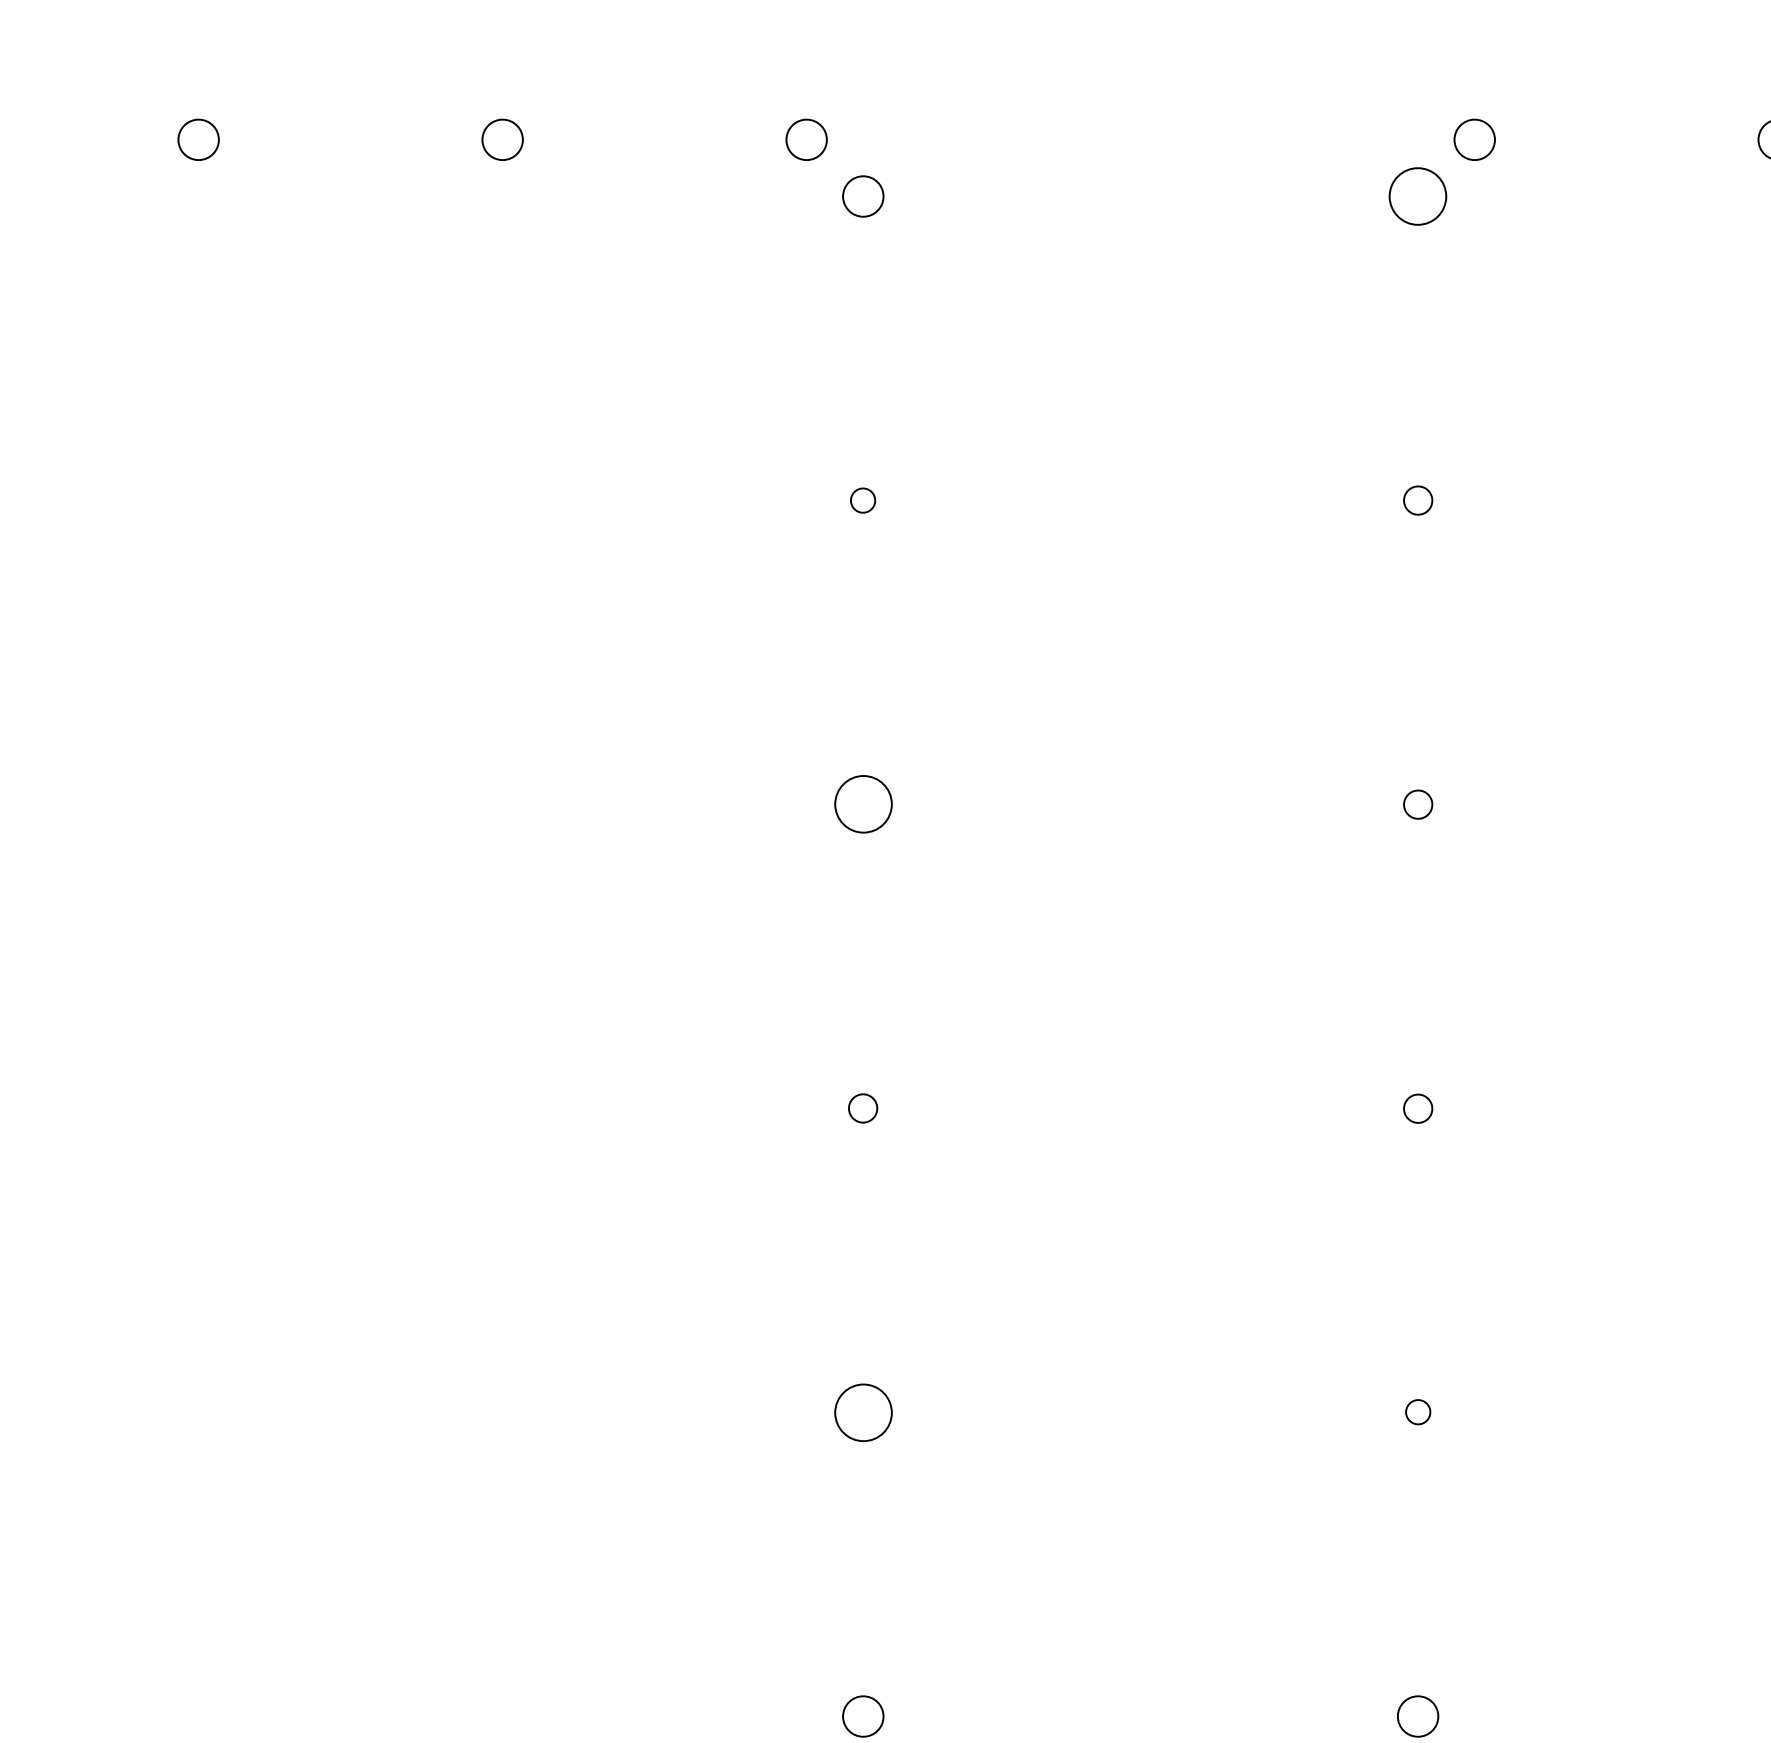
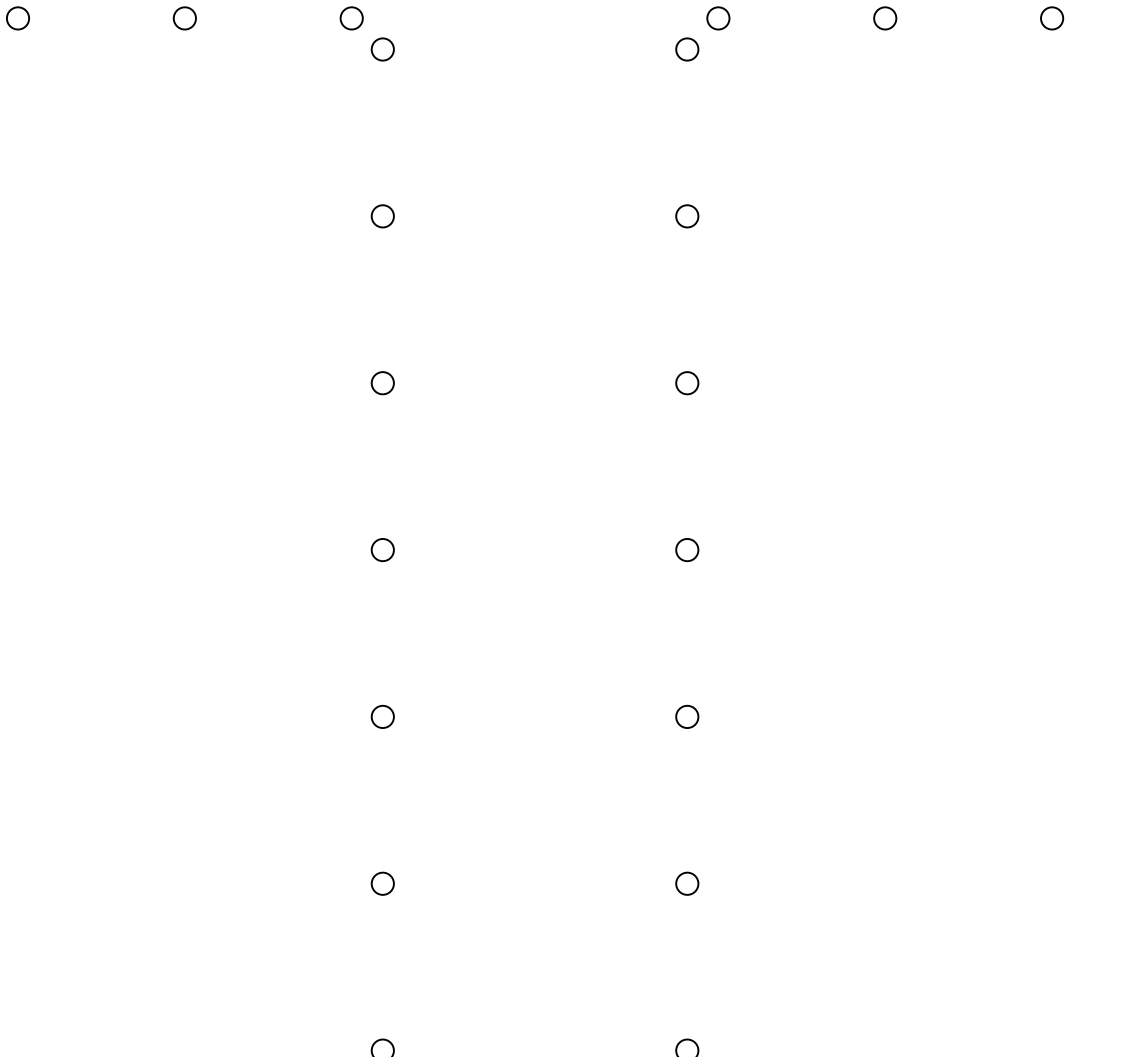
circle: (1418, 196) -> (687, 49), size x0.71
circle: (862, 500) -> (382, 216), size x1.67
circle: (1418, 500) -> (687, 216), size x1.43
circle: (862, 805) -> (382, 383), size x0.71
circle: (1418, 805) -> (687, 383), size x1.43
circle: (862, 1107) -> (382, 549), size x1.43
circle: (1418, 1109) -> (687, 550), size x1.43
circle: (862, 1411) -> (382, 716), size x0.71
circle: (1418, 1411) -> (687, 716), size x1.67

